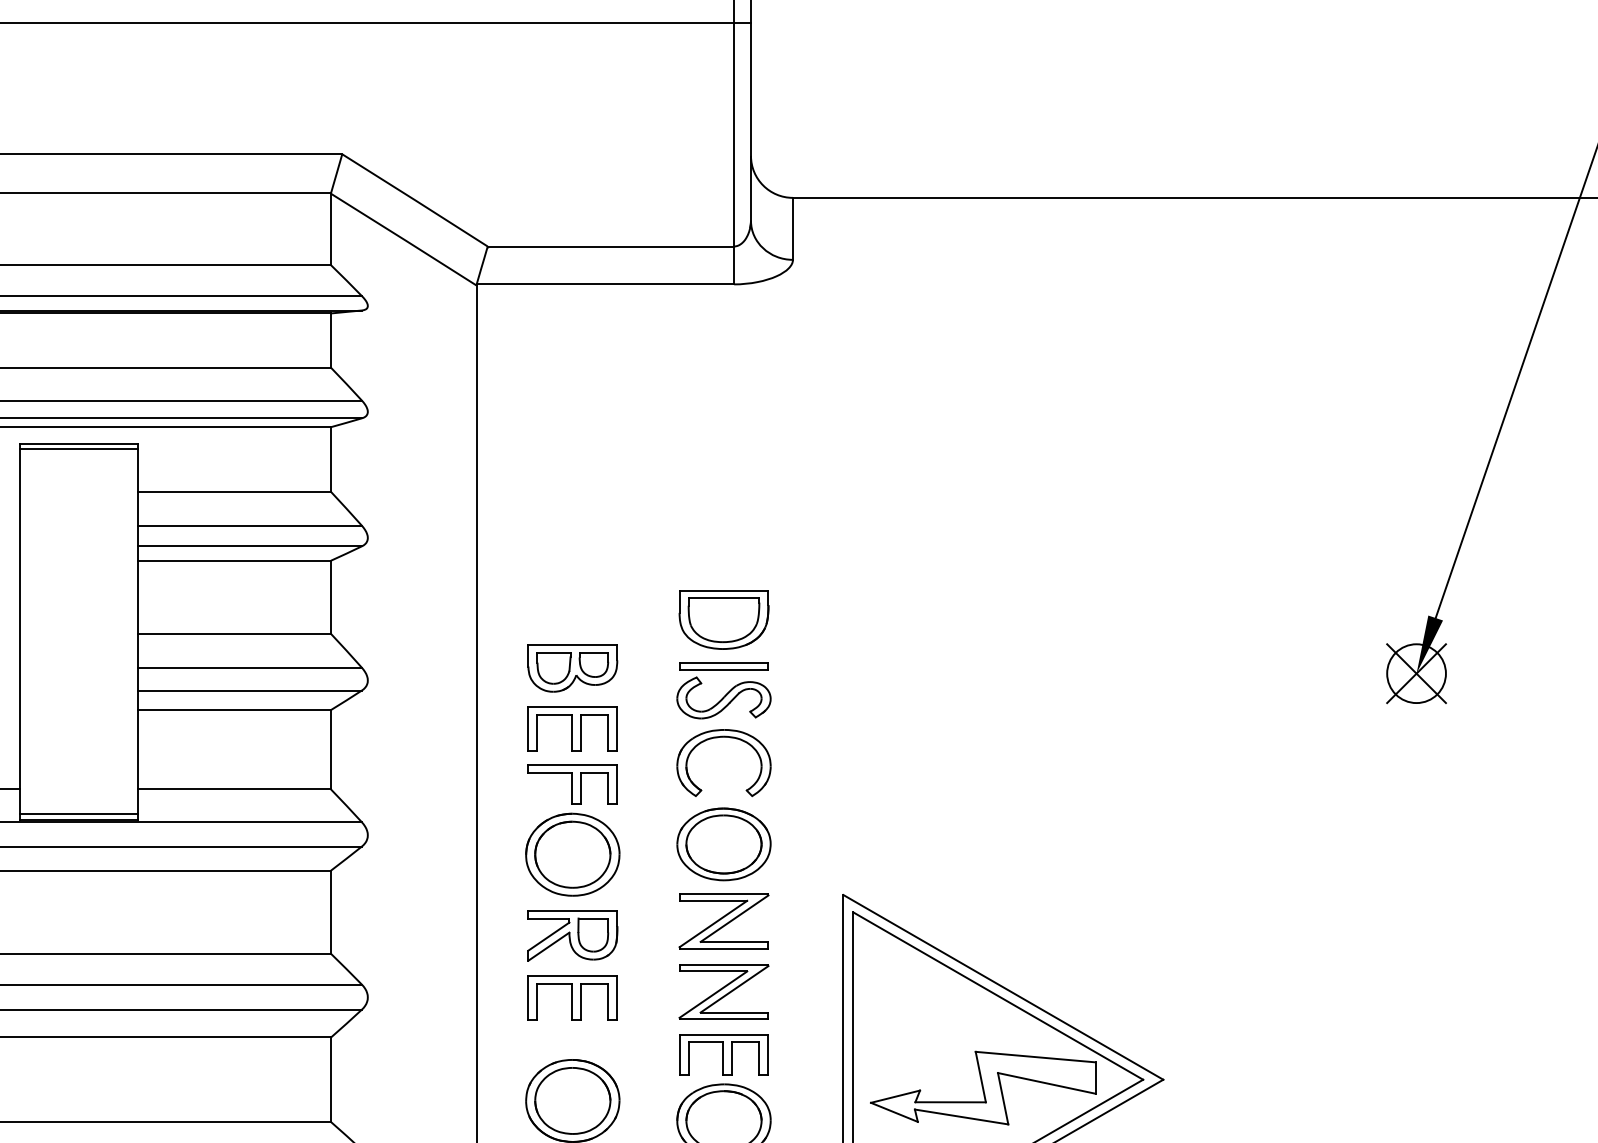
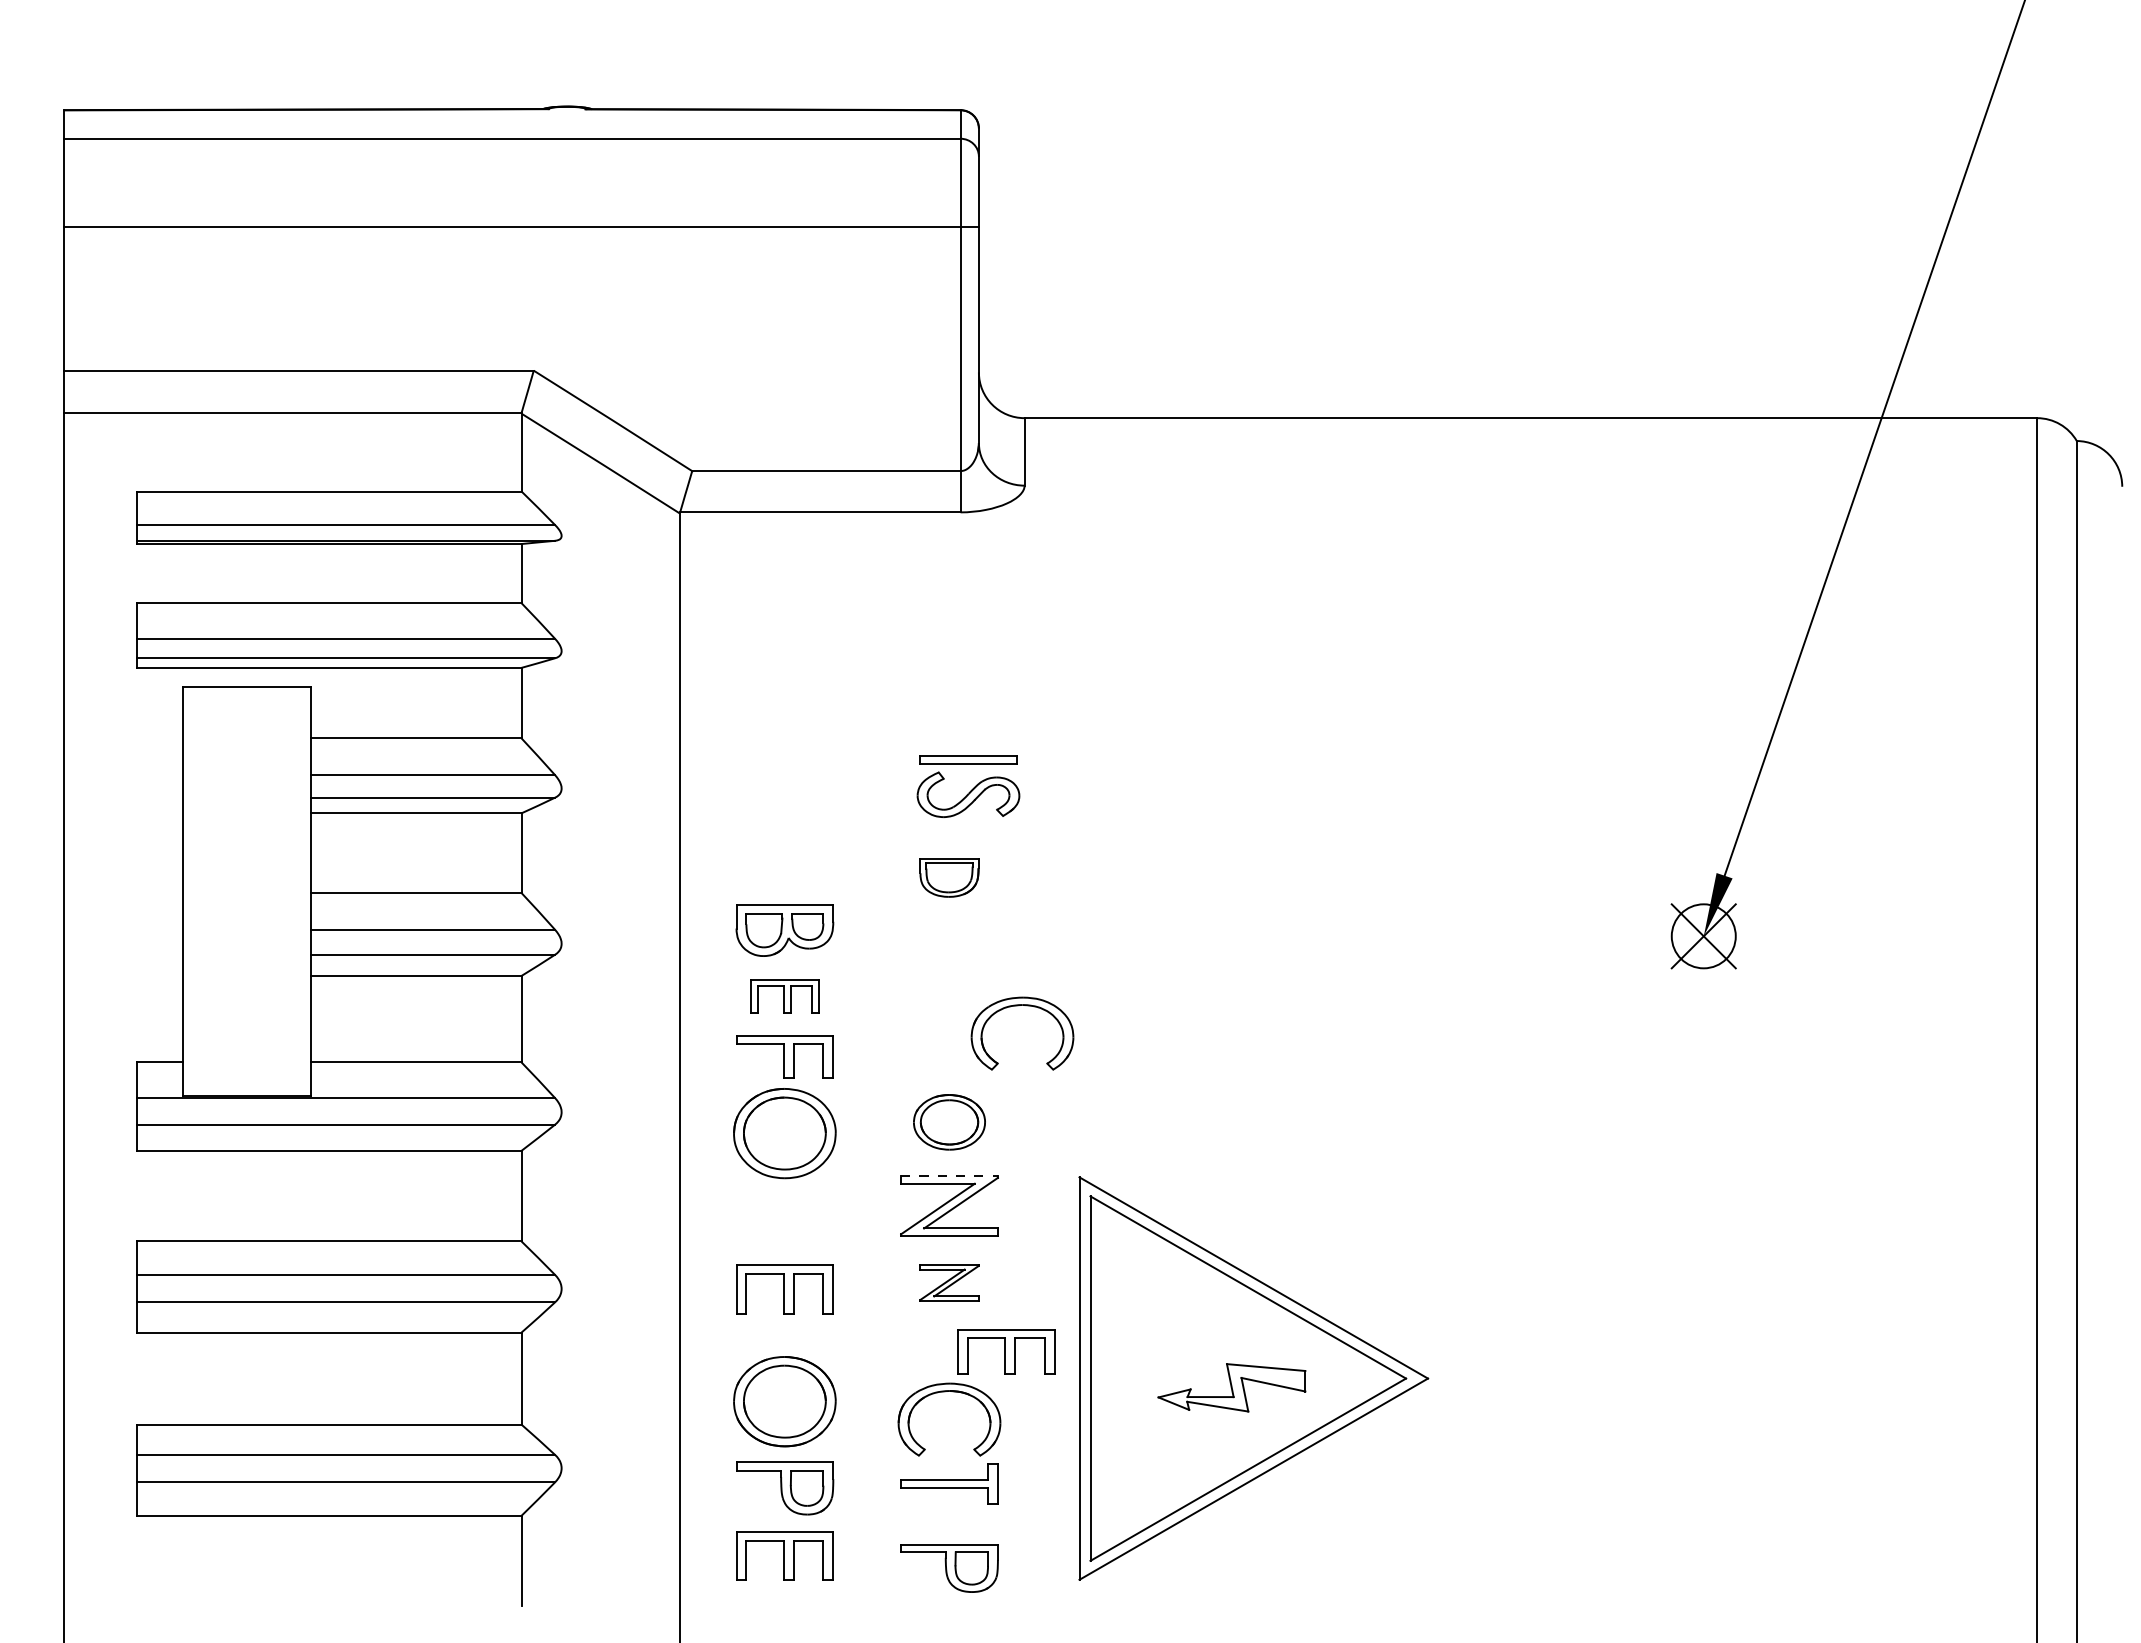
line: (79, 448) -> (247, 691), removed
part: (723, 619) -> (949, 877), size x0.6
part: (723, 690) -> (968, 786), moved
part: (572, 728) -> (784, 996), size x0.7
part: (720, 738) -> (1018, 1006), moved
line: (79, 813) -> (247, 1088), removed
part: (723, 844) -> (949, 1122), size x0.7
line: (724, 894) -> (950, 1176), solid -> dashed
part: (572, 935) -> (784, 1221), removed
part: (723, 991) -> (949, 1282), size x0.6
part: (723, 1054) -> (1006, 1351), moved
part: (982, 1087) -> (1231, 1387), size x0.6

